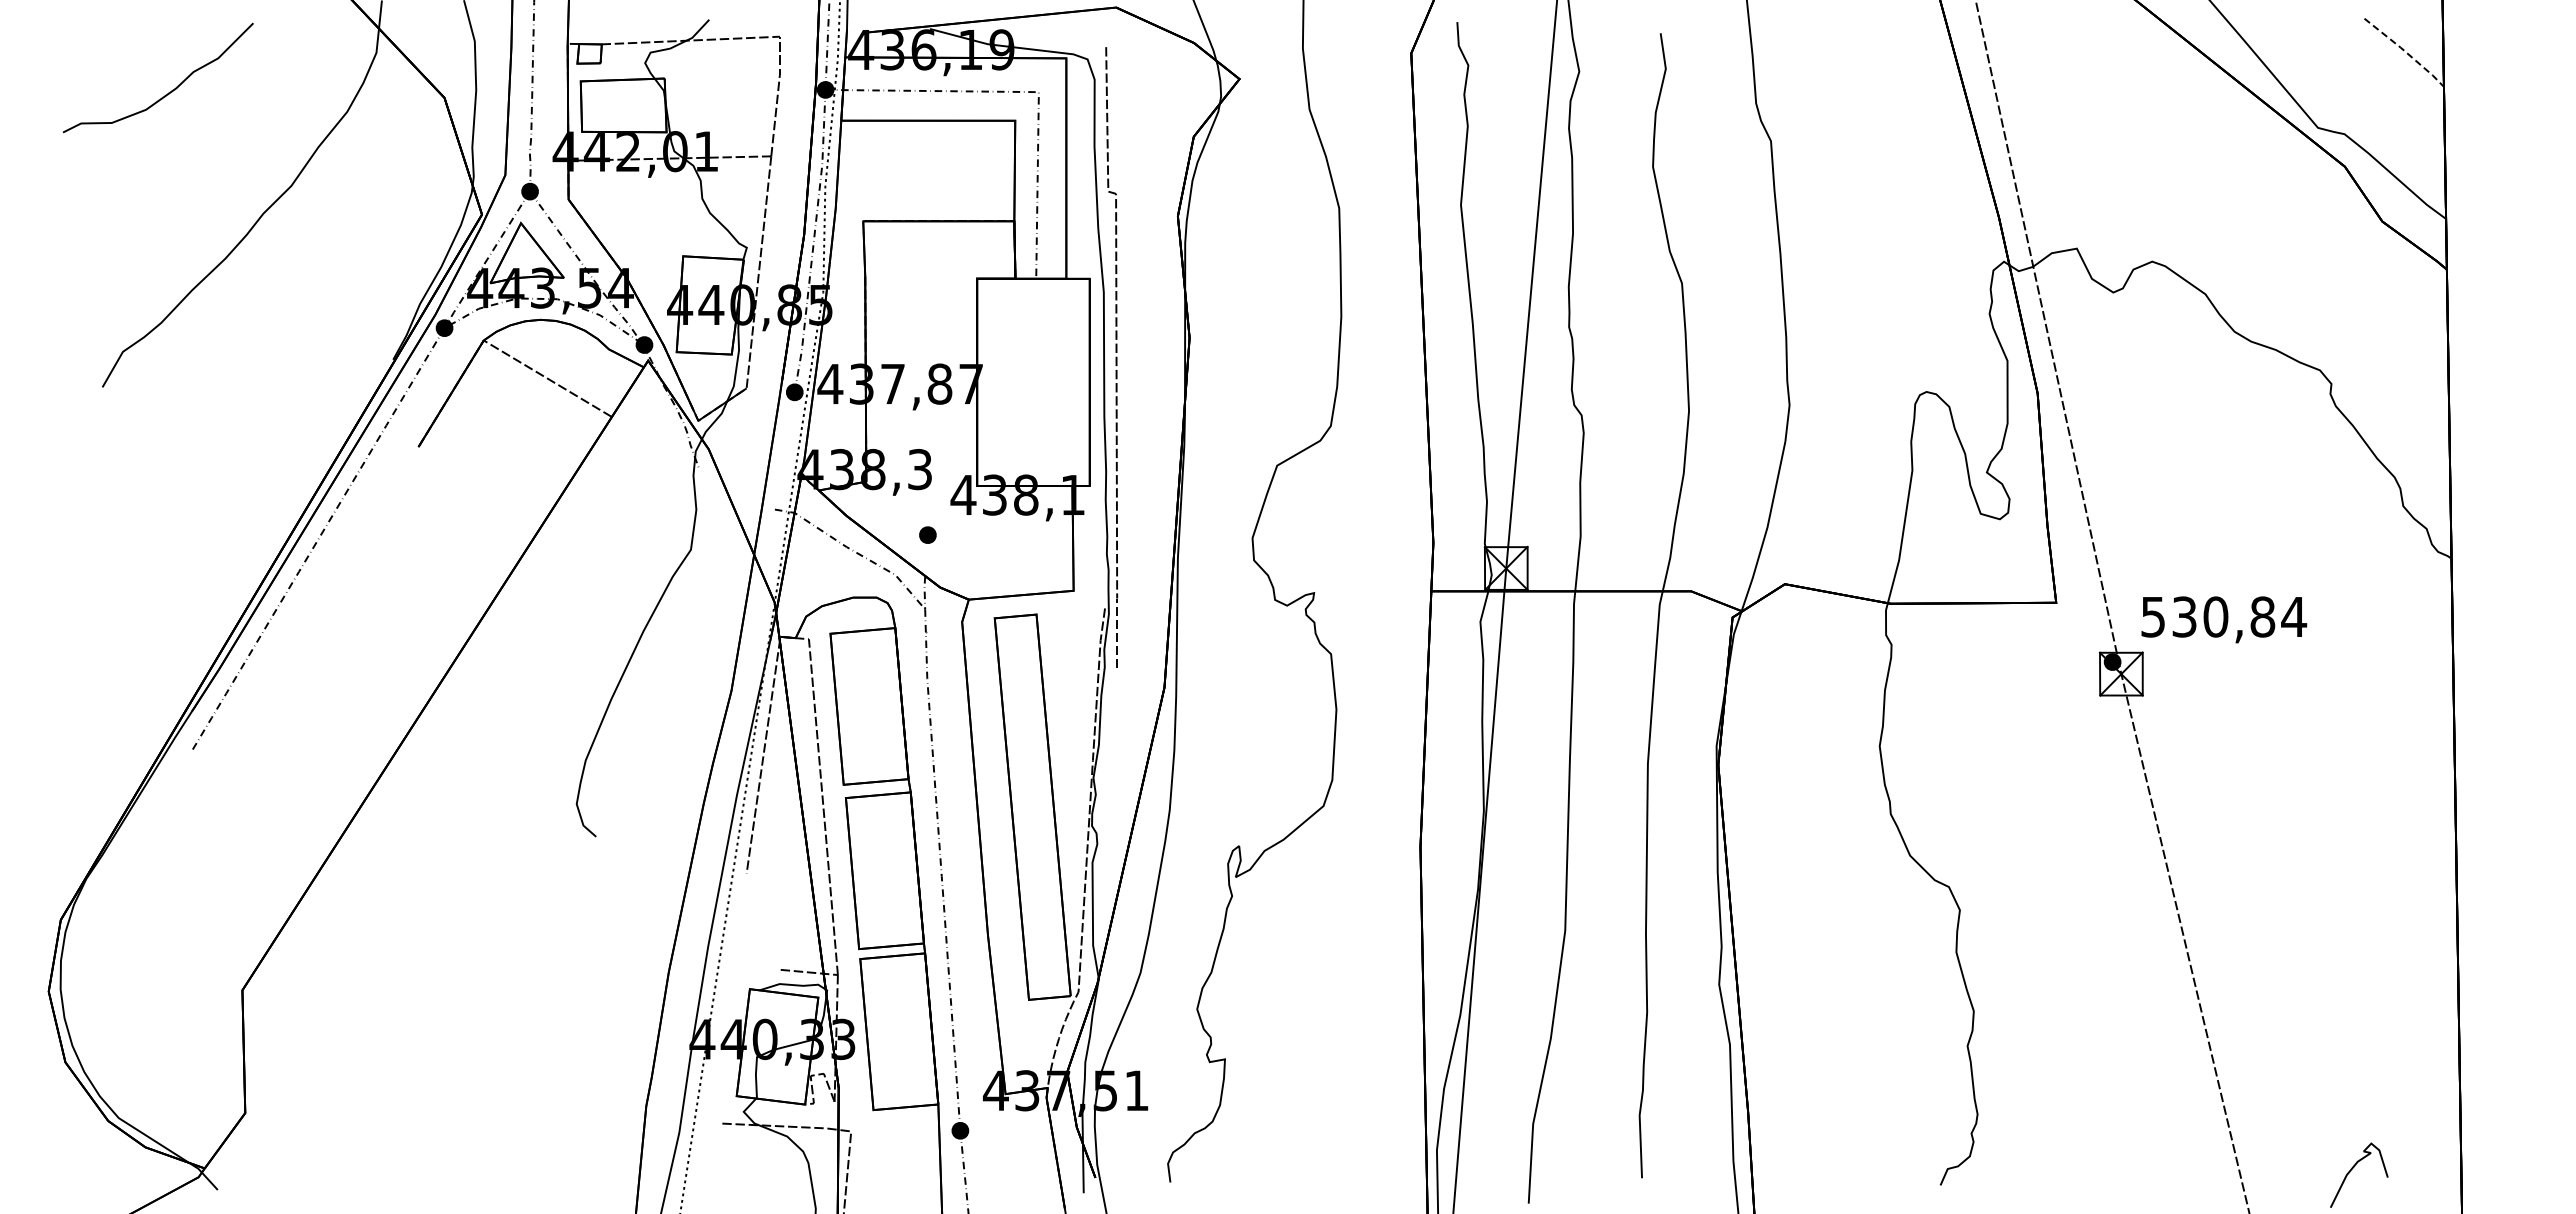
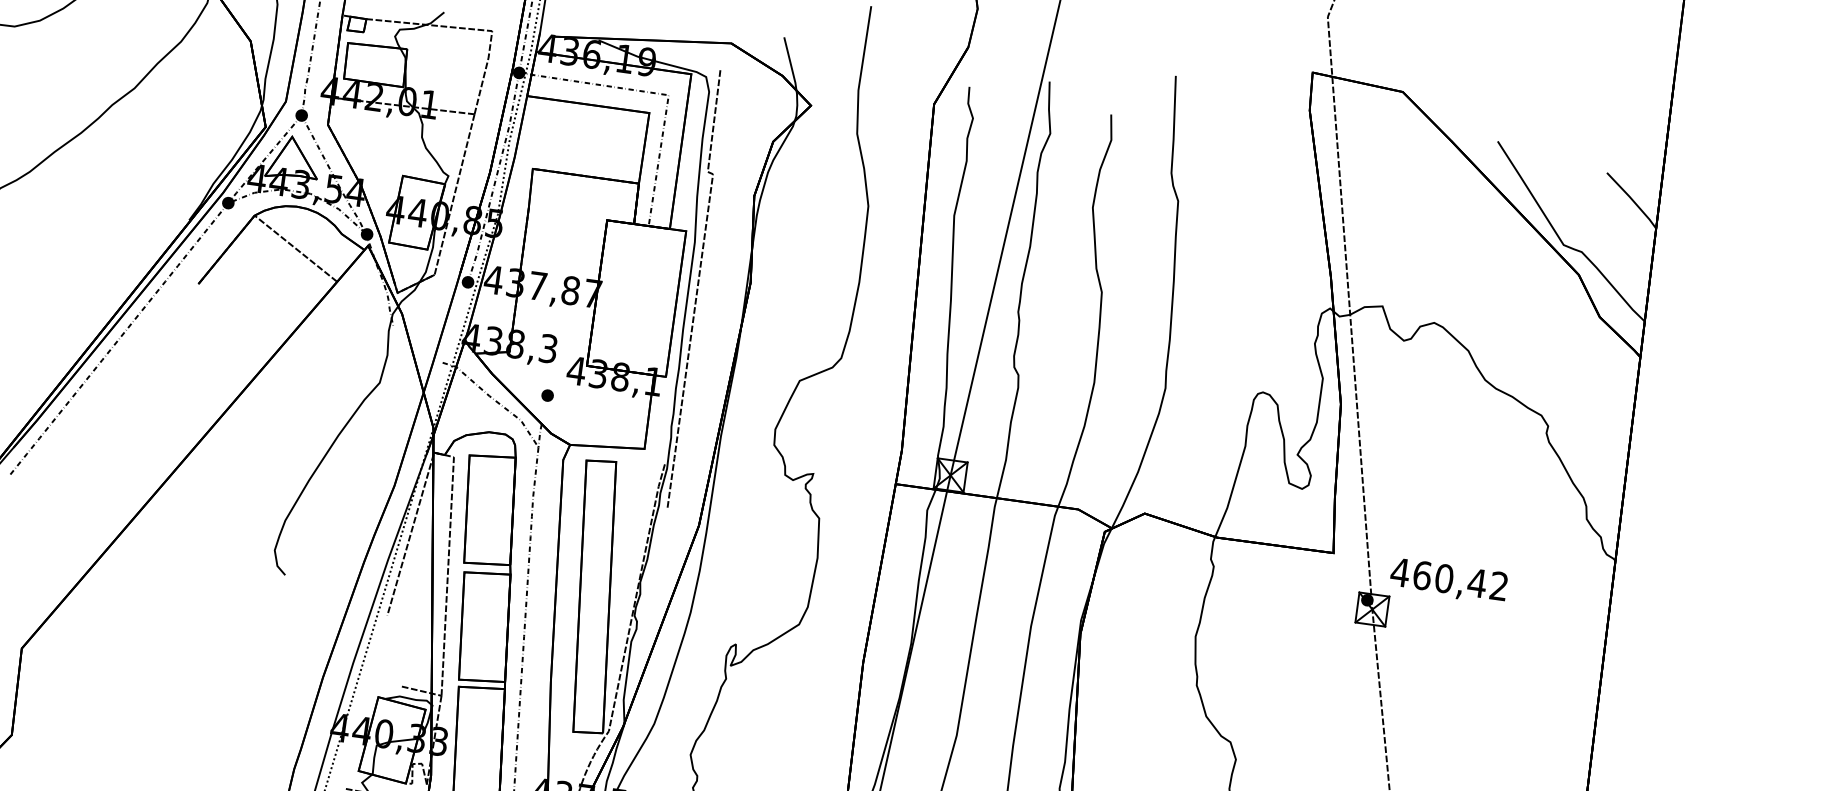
line: (2405, 51) -> (1632, 199), dashed -> solid
text: (2223, 616) -> (1449, 579), 530,84 -> 460,42

